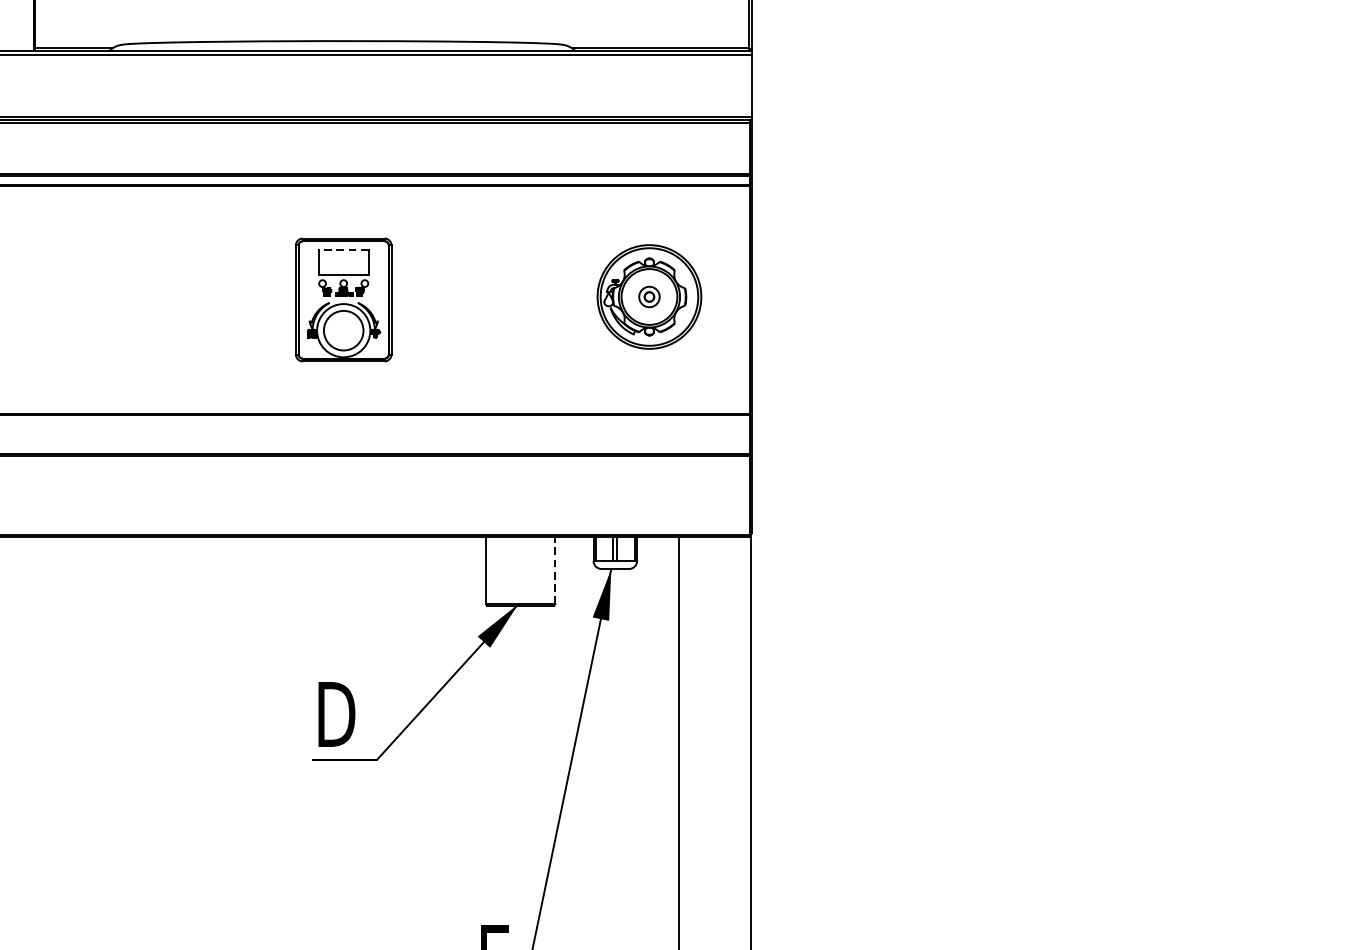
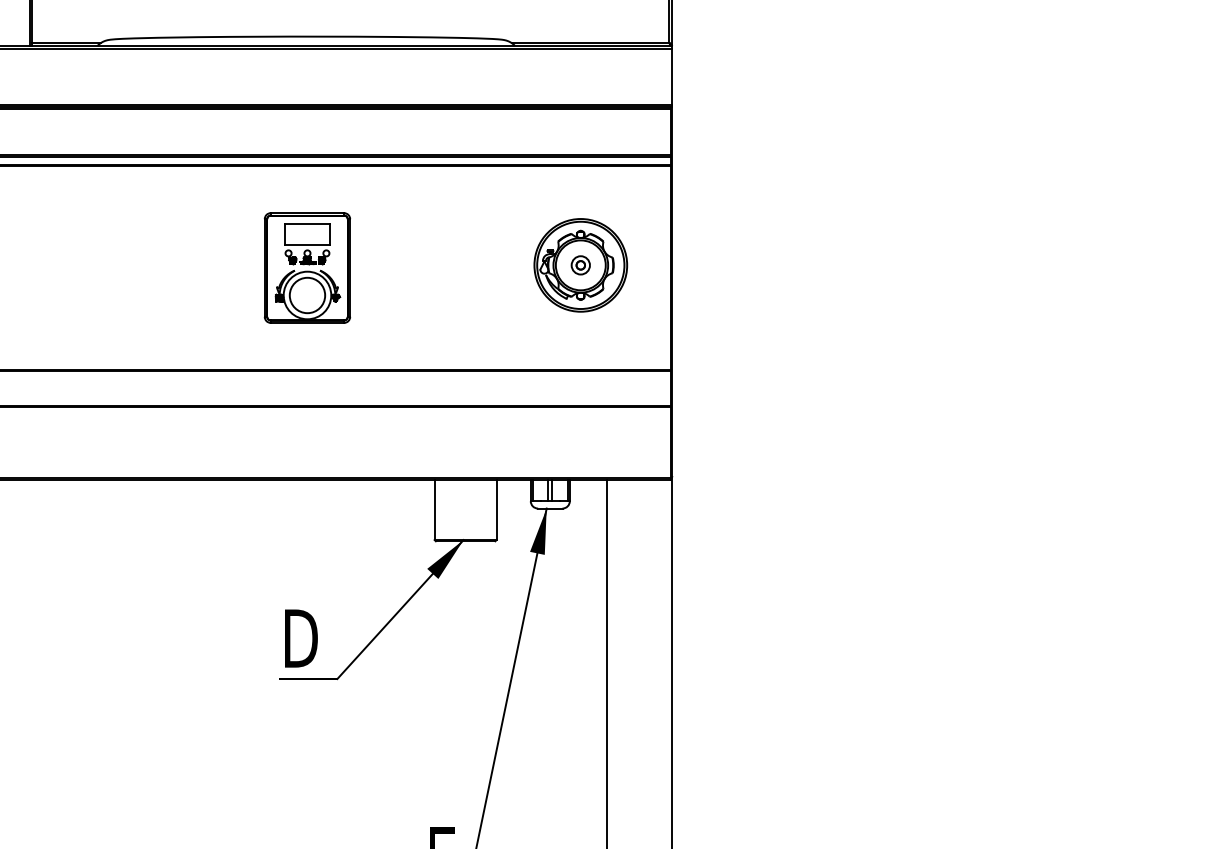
line: (342, 250) -> (306, 223), dashed -> solid
line: (555, 570) -> (496, 509), dashed -> solid

